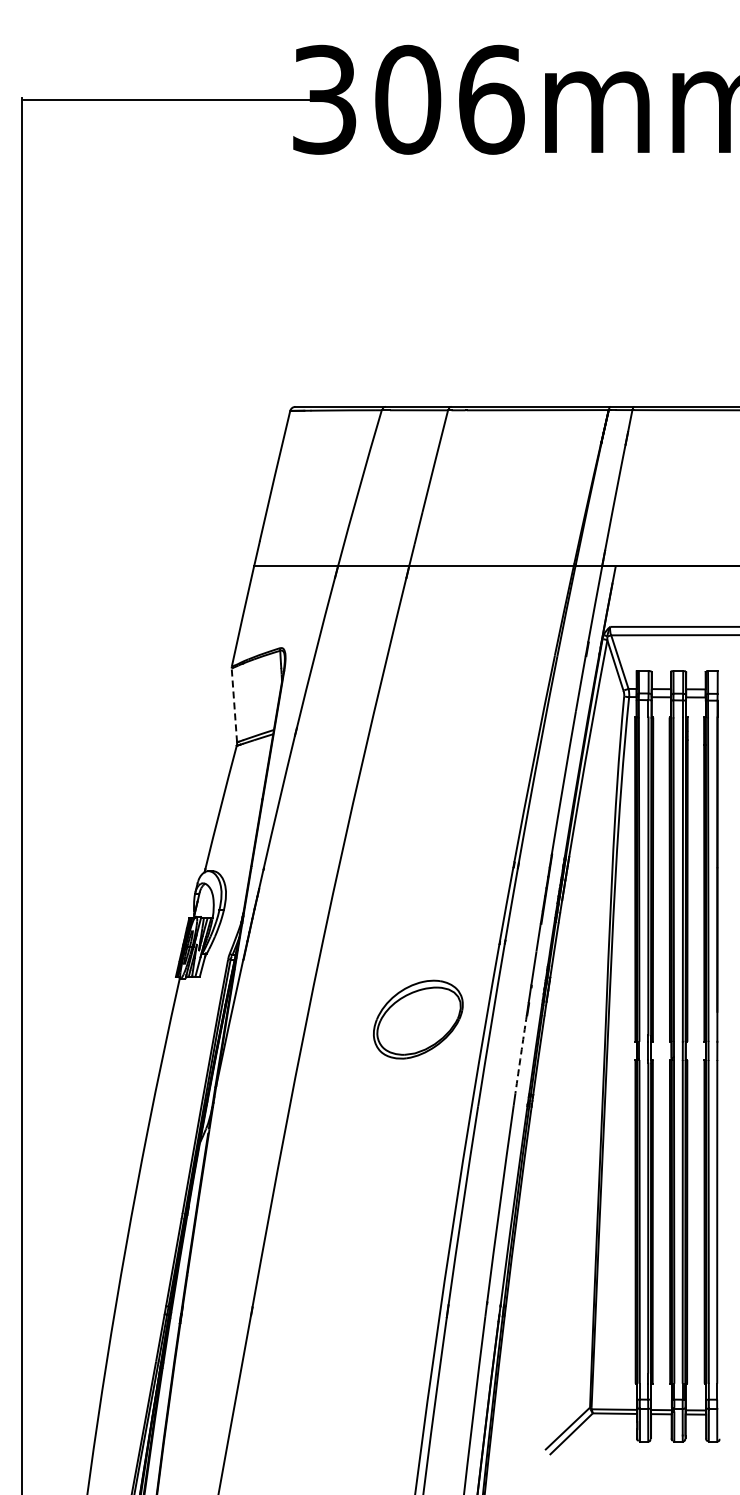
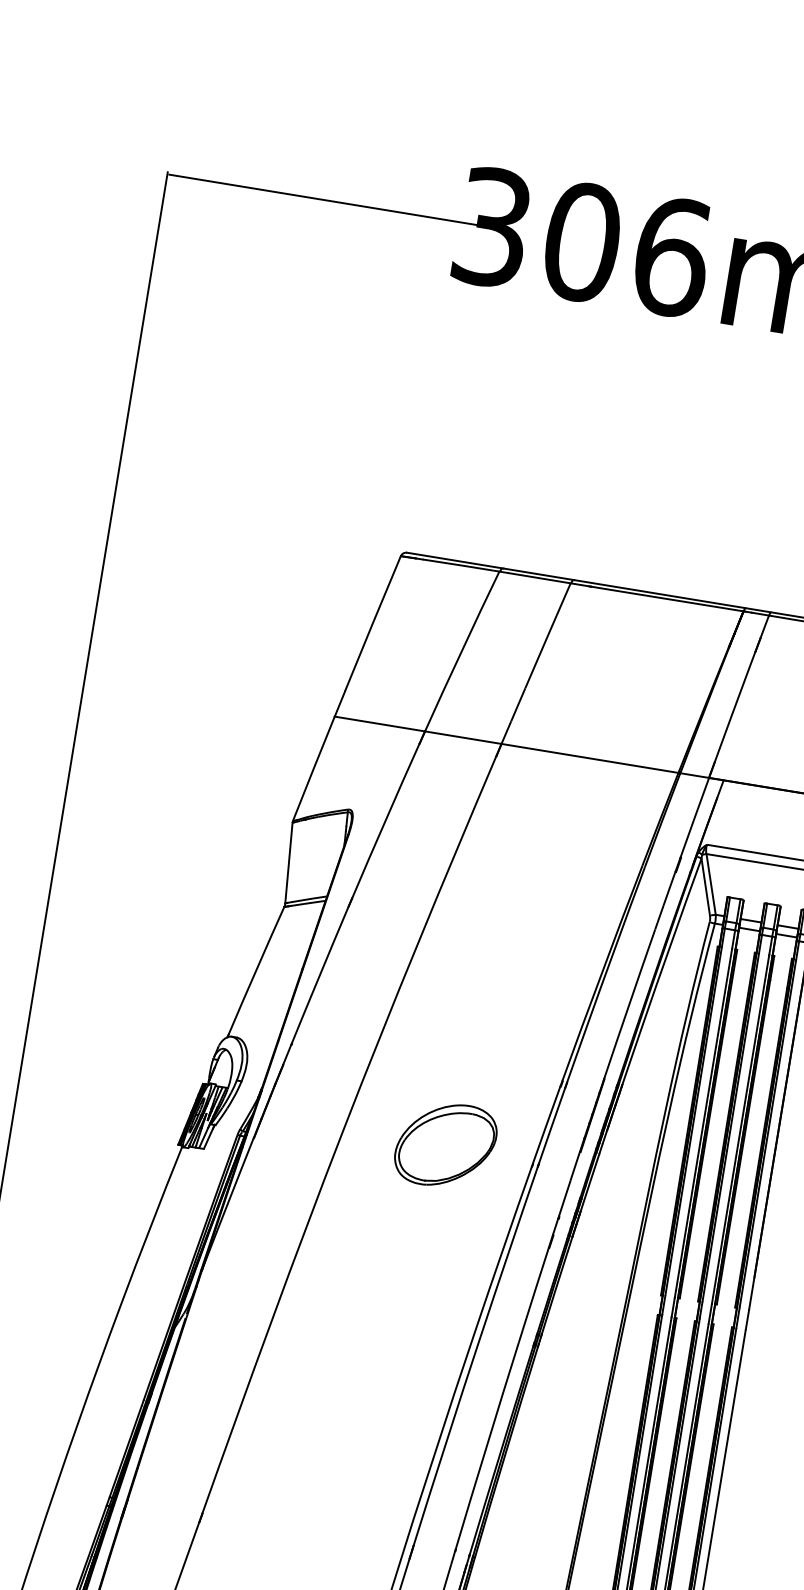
line: (234, 704) -> (289, 862), dashed -> solid
part: (418, 1019) -> (446, 1145), moved
arc: (521, 1054) -> (536, 1289), dashed -> solid

